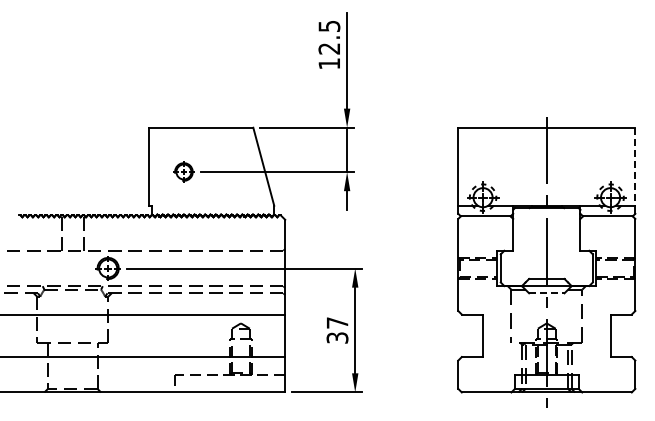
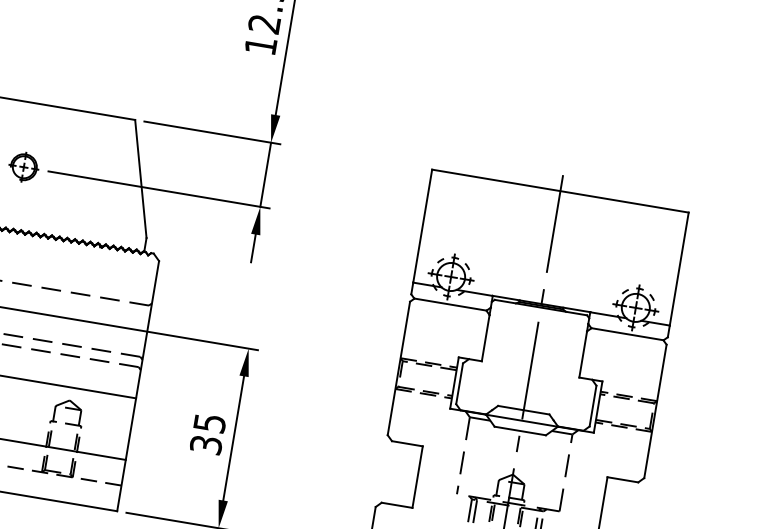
line: (635, 166) -> (679, 268), dashed -> solid
line: (546, 293) -> (519, 431), dashed -> solid
text: (337, 322) -> (209, 422), 37 -> 35

